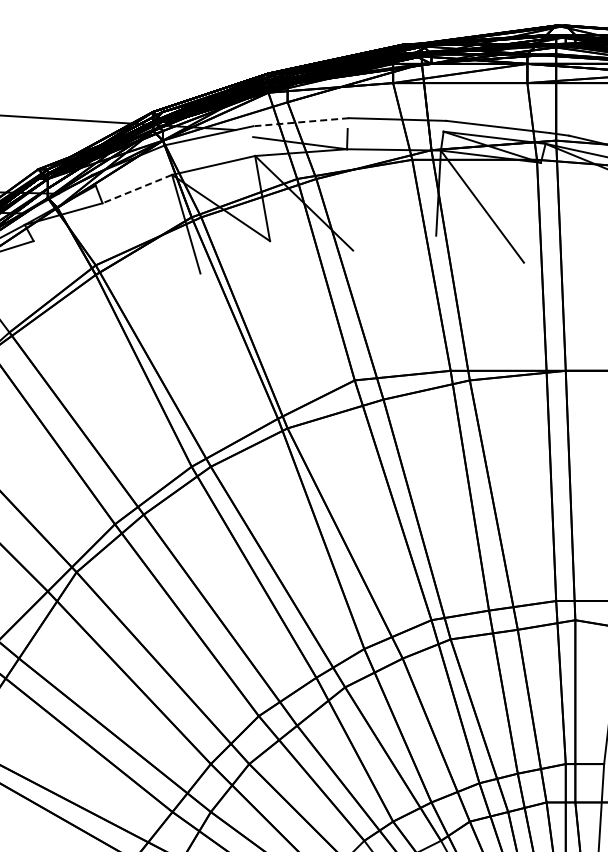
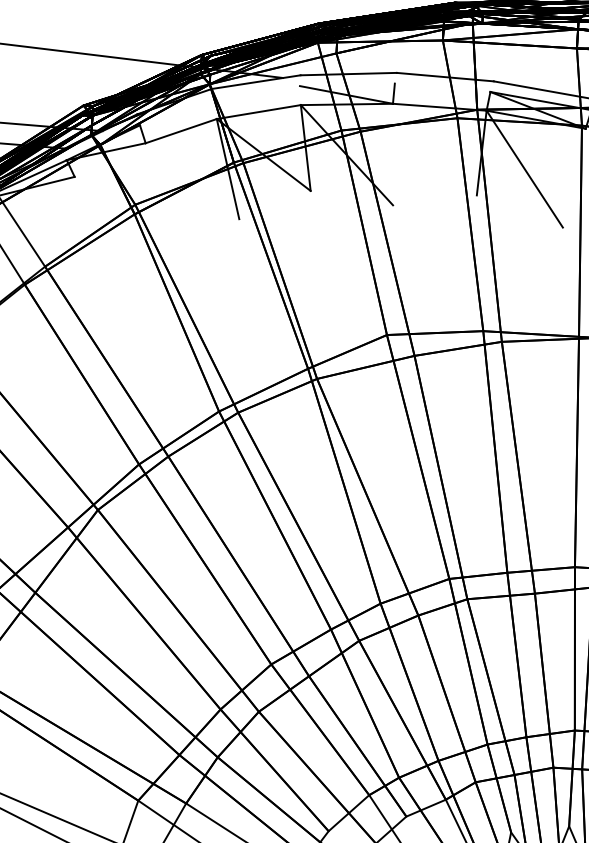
line: (300, 122) -> (348, 74), dashed -> solid
line: (137, 189) -> (181, 131), dashed -> solid

